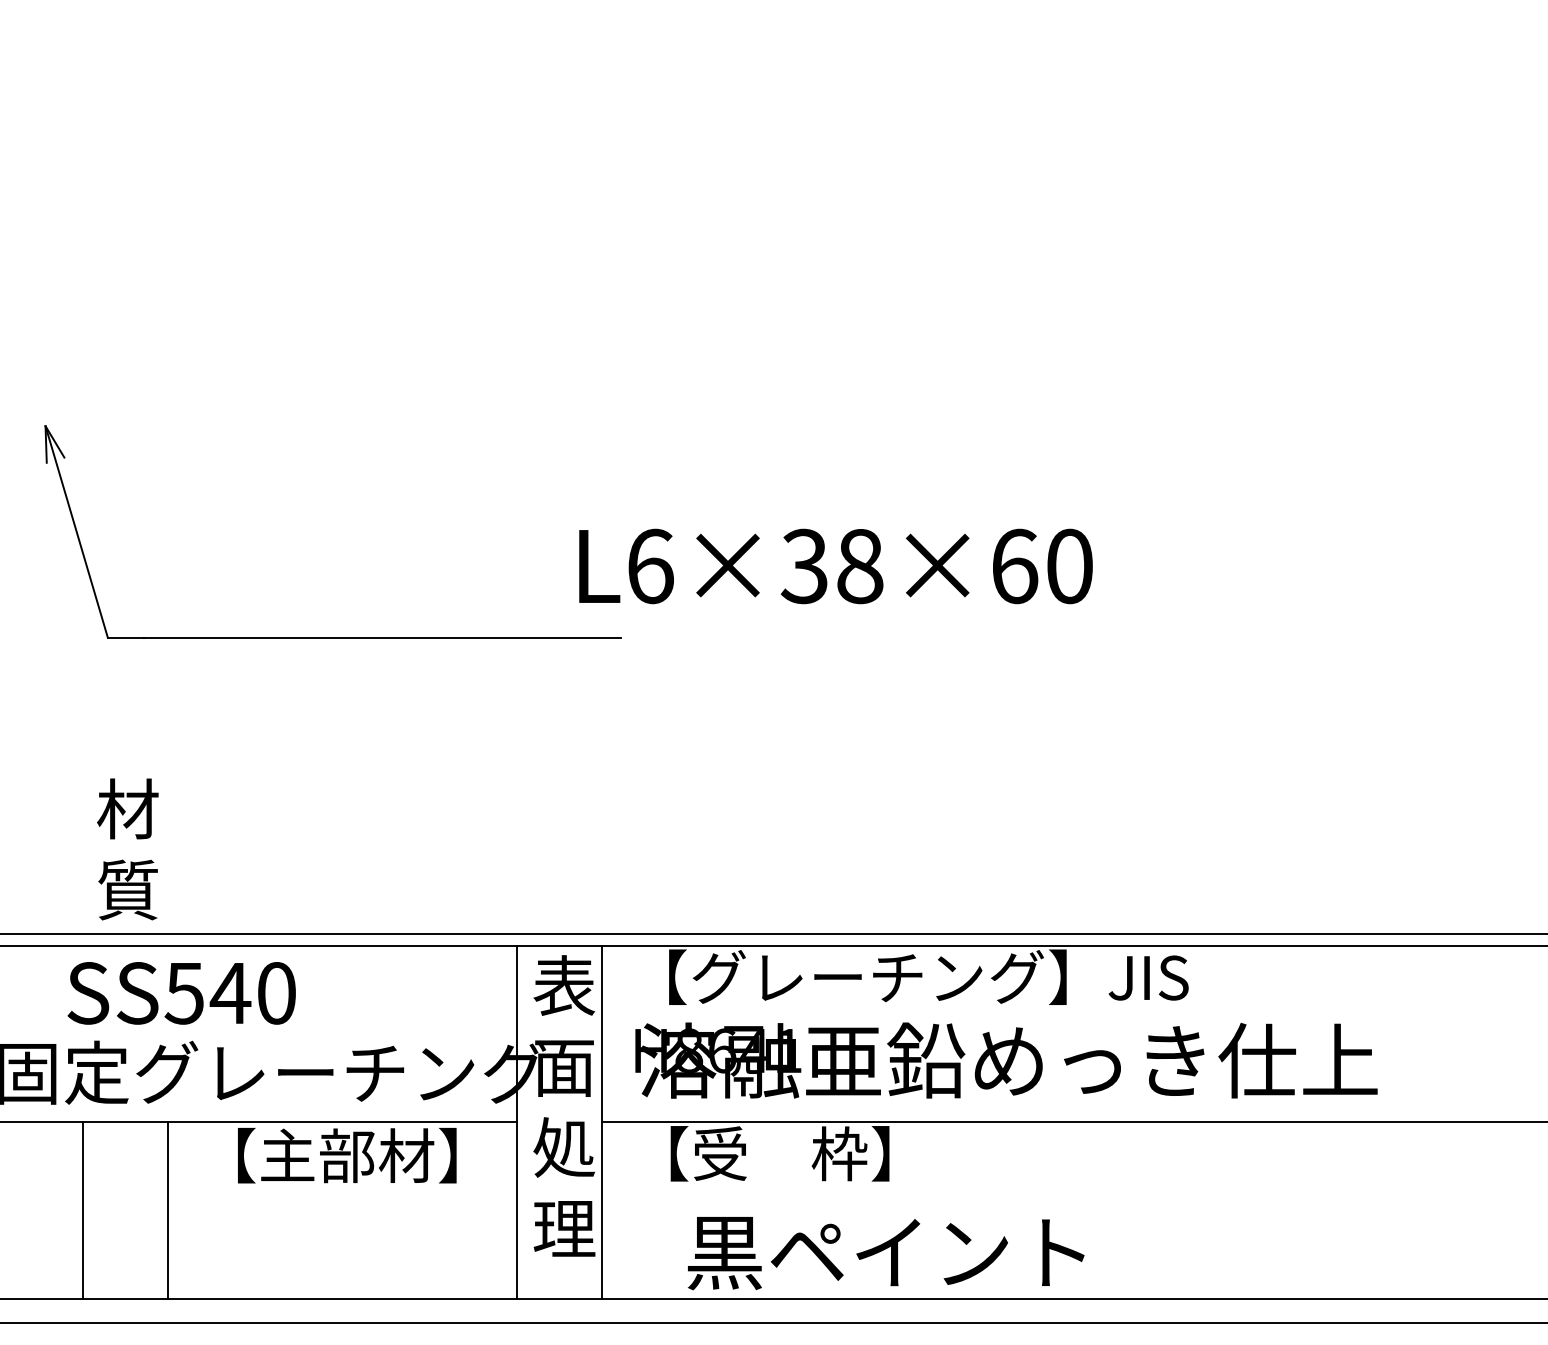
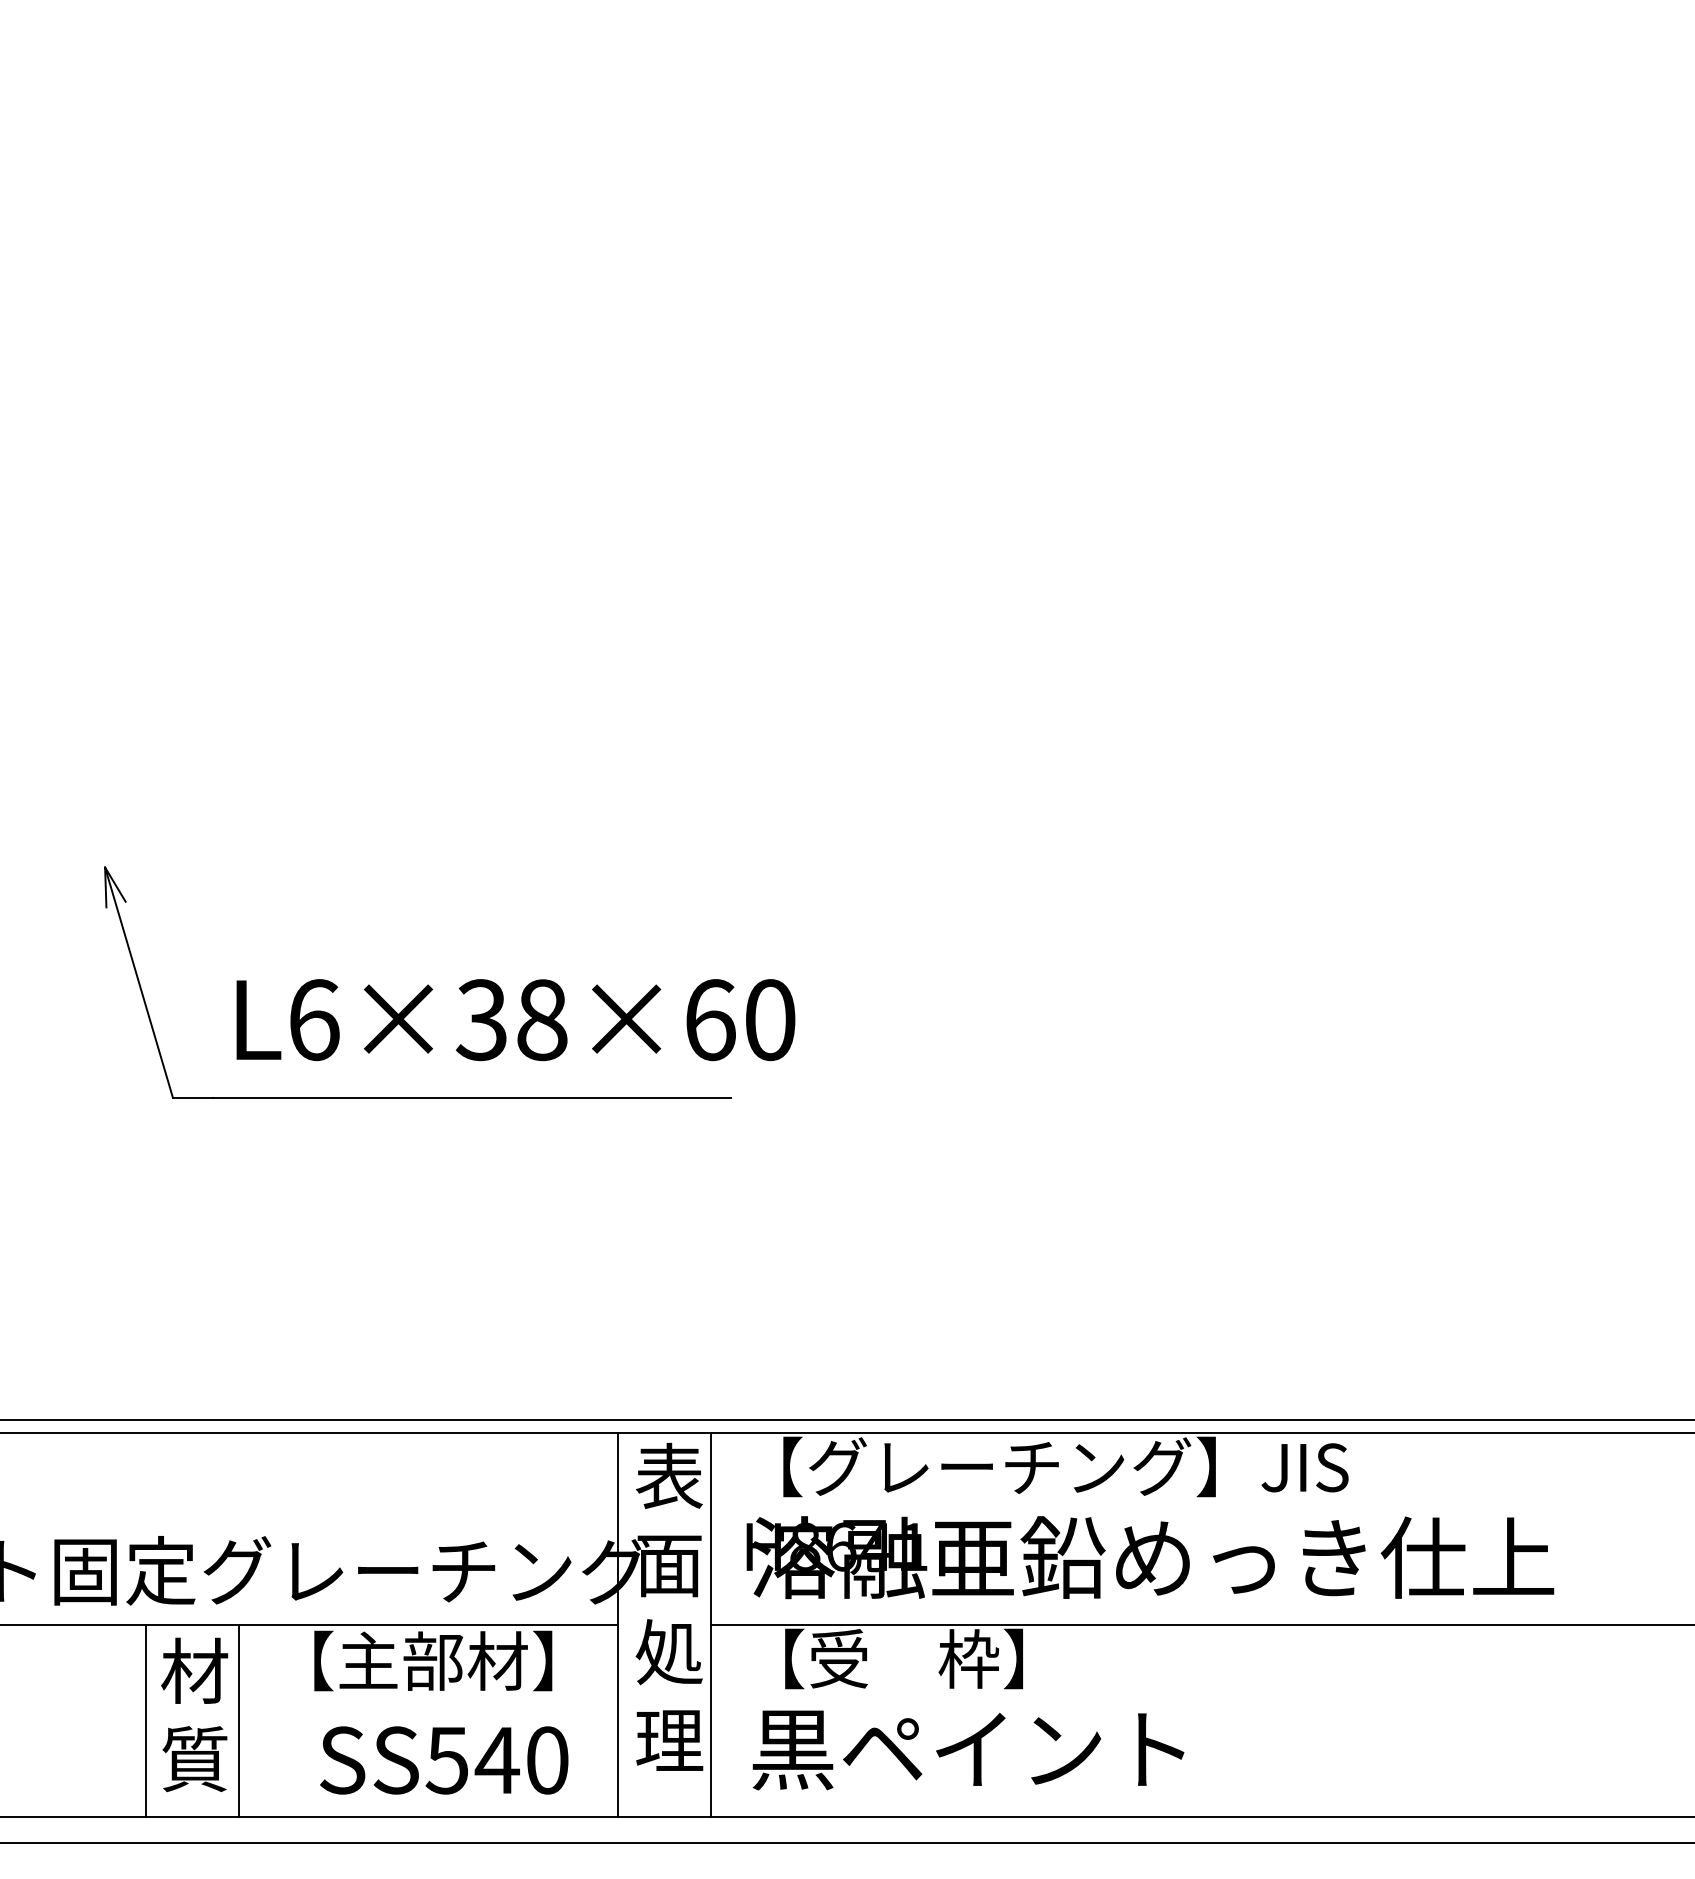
text: (835, 566) -> (515, 1020), moved
text: (127, 849) -> (194, 1714), moved
text: (181, 993) -> (444, 1760), moved
text: (886, 1253) -> (968, 1750), moved

